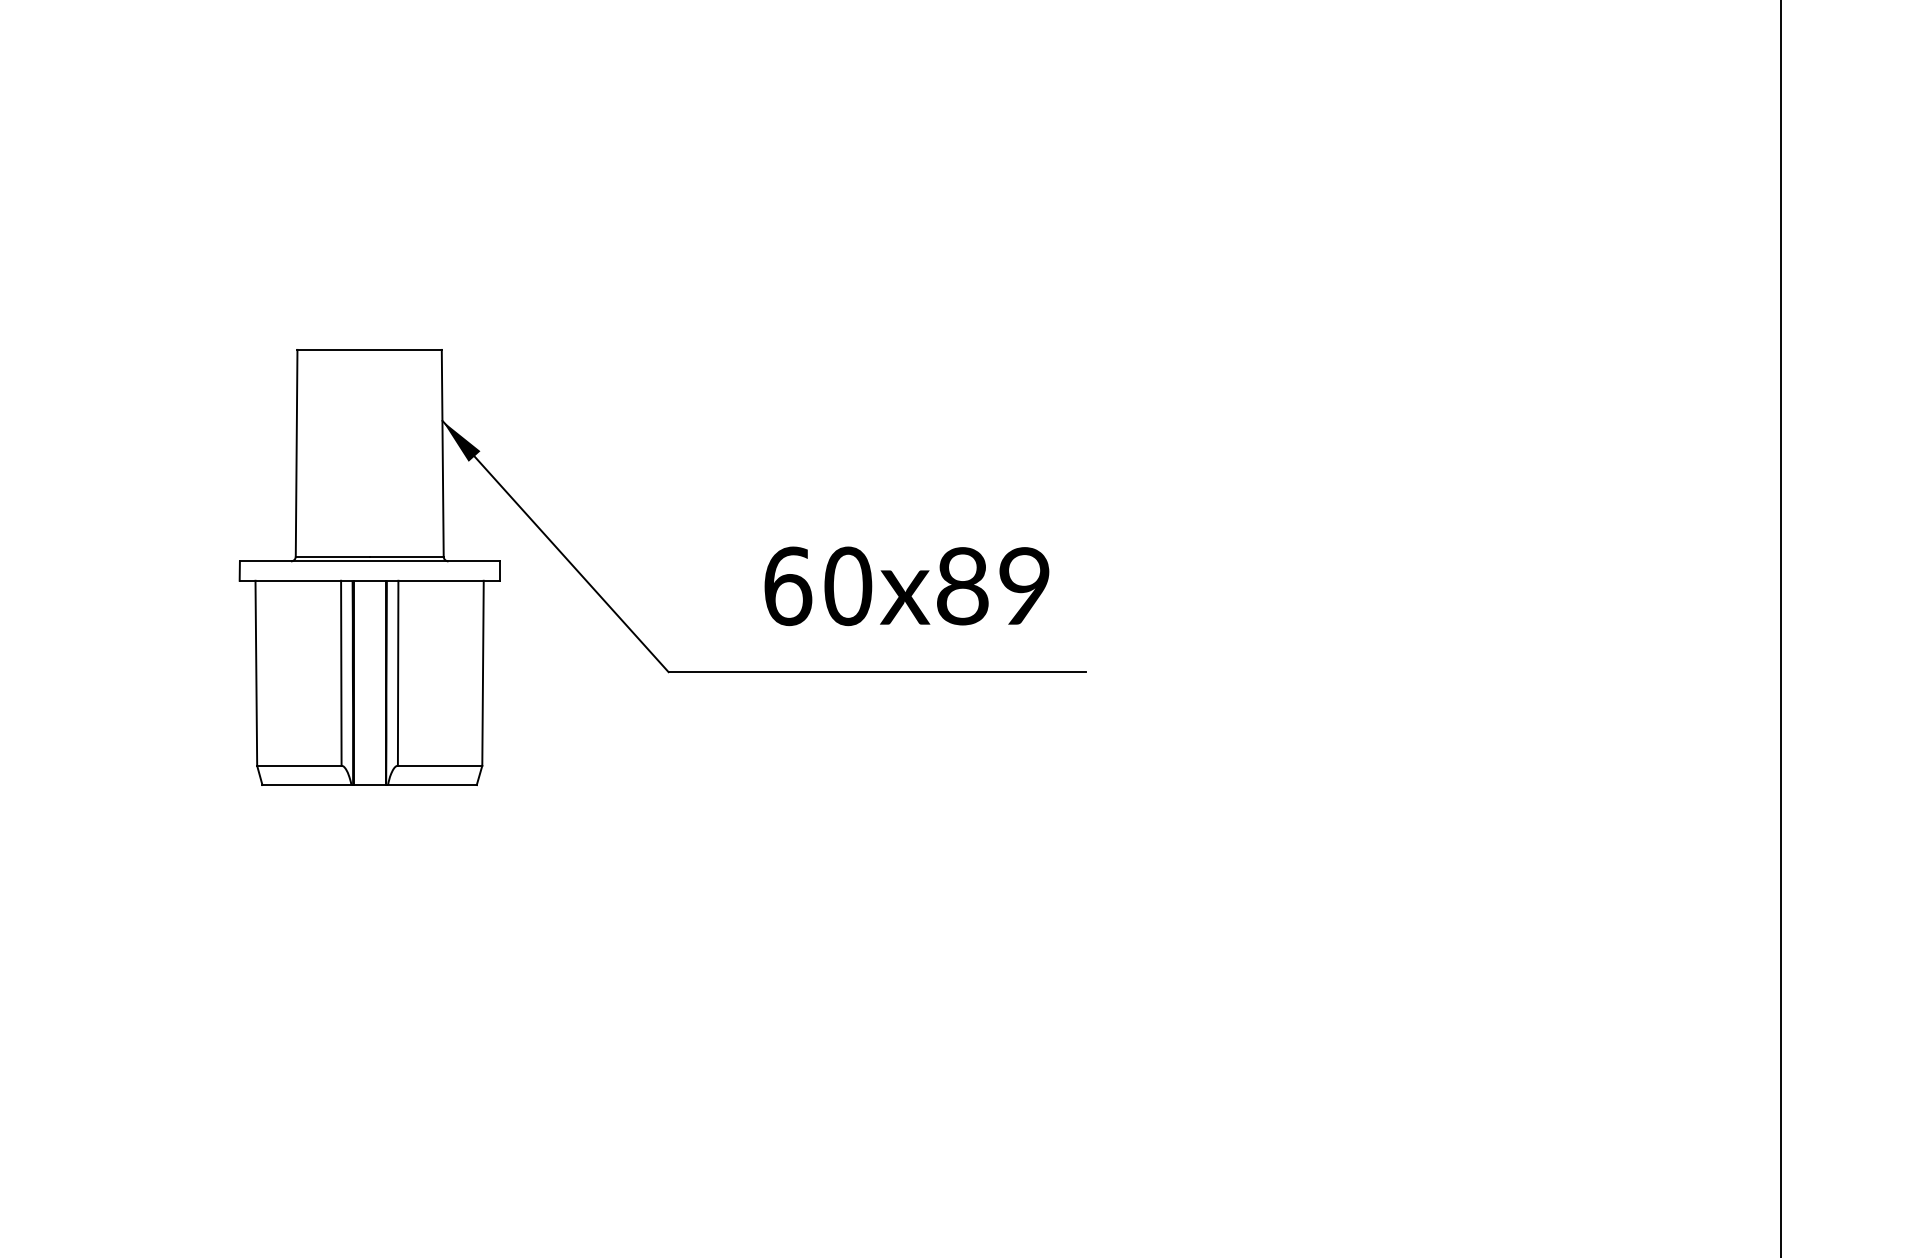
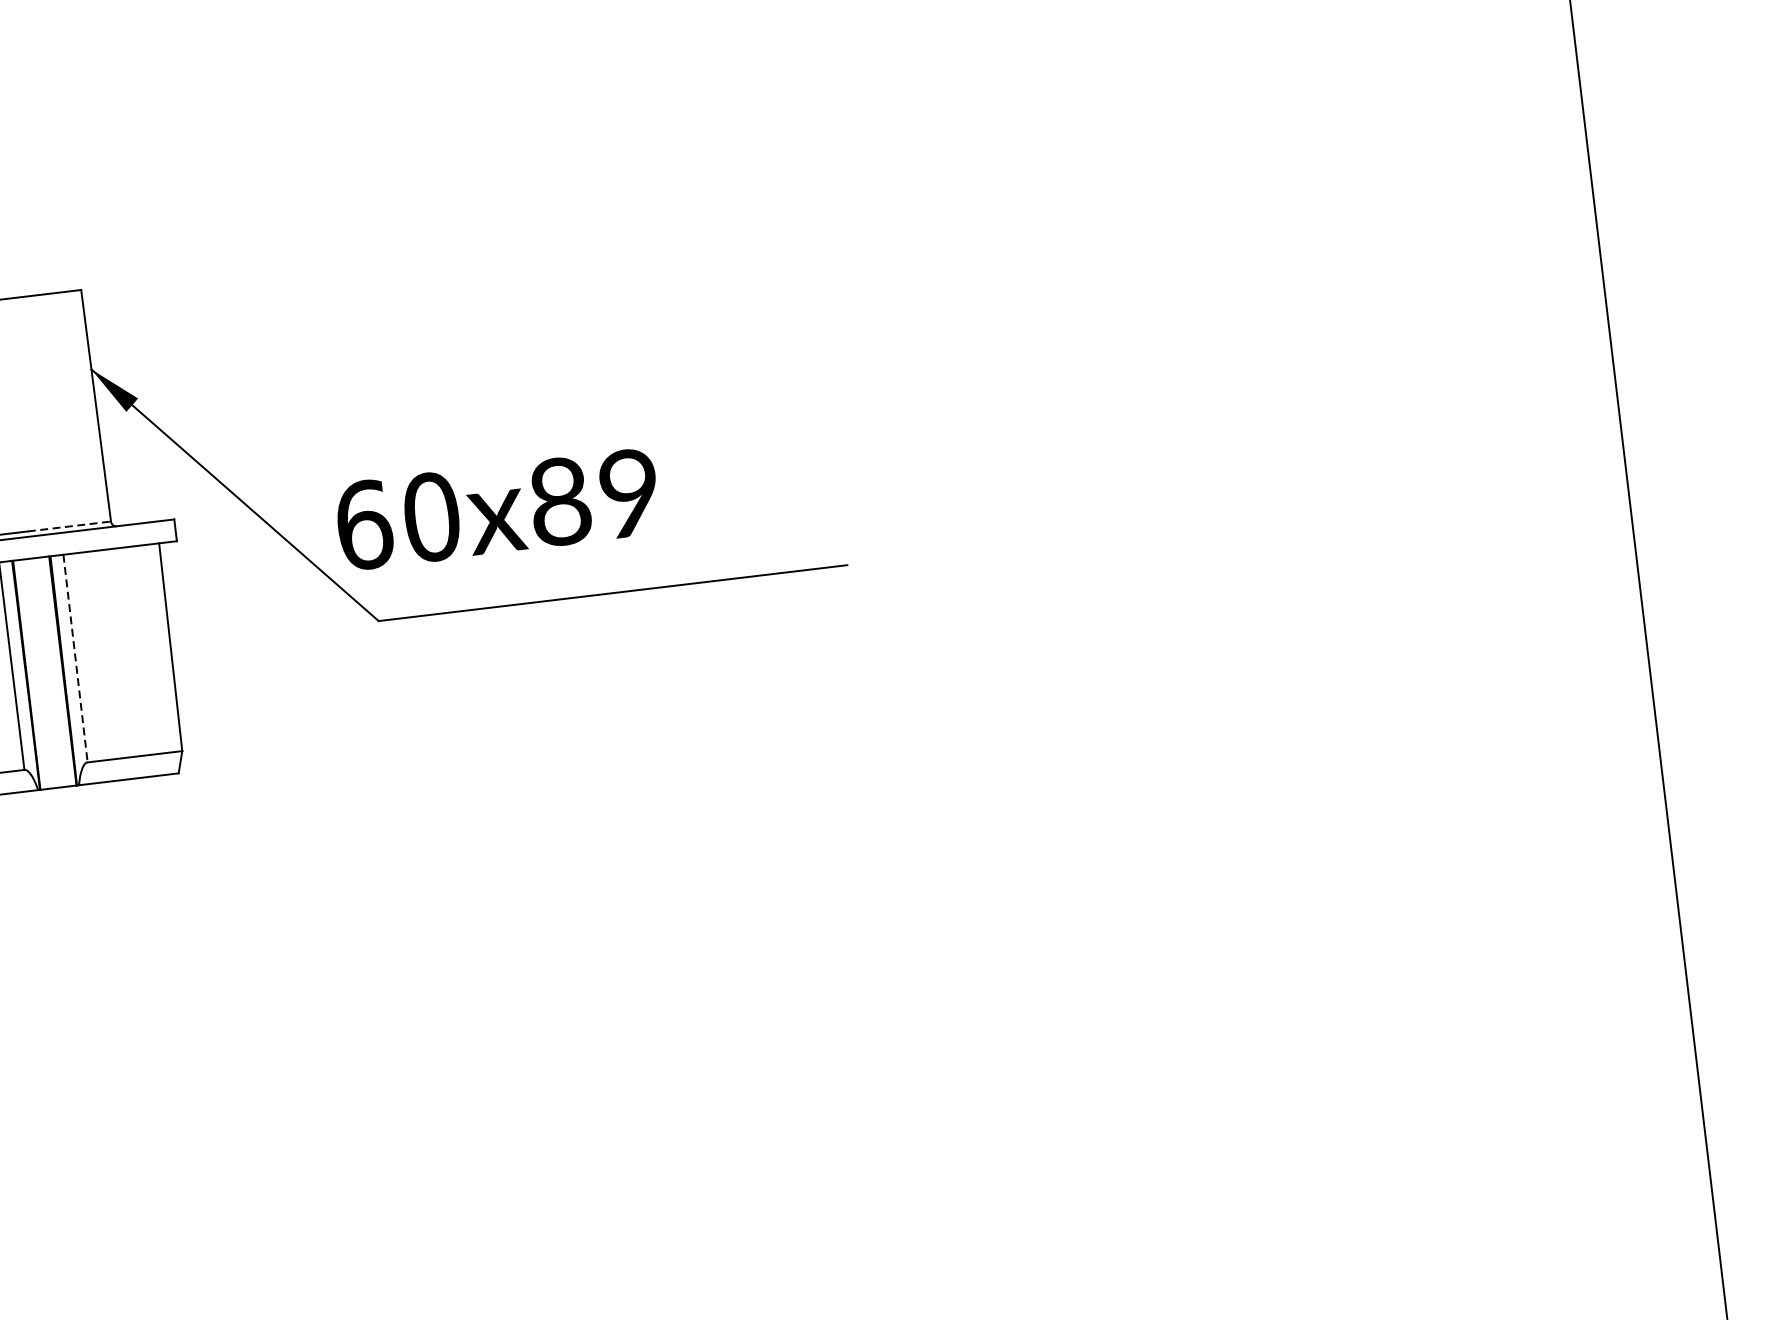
line: (407, 556) -> (70, 526), solid -> dashed
text: (906, 586) -> (497, 509), moved
line: (398, 673) -> (75, 658), solid -> dashed

